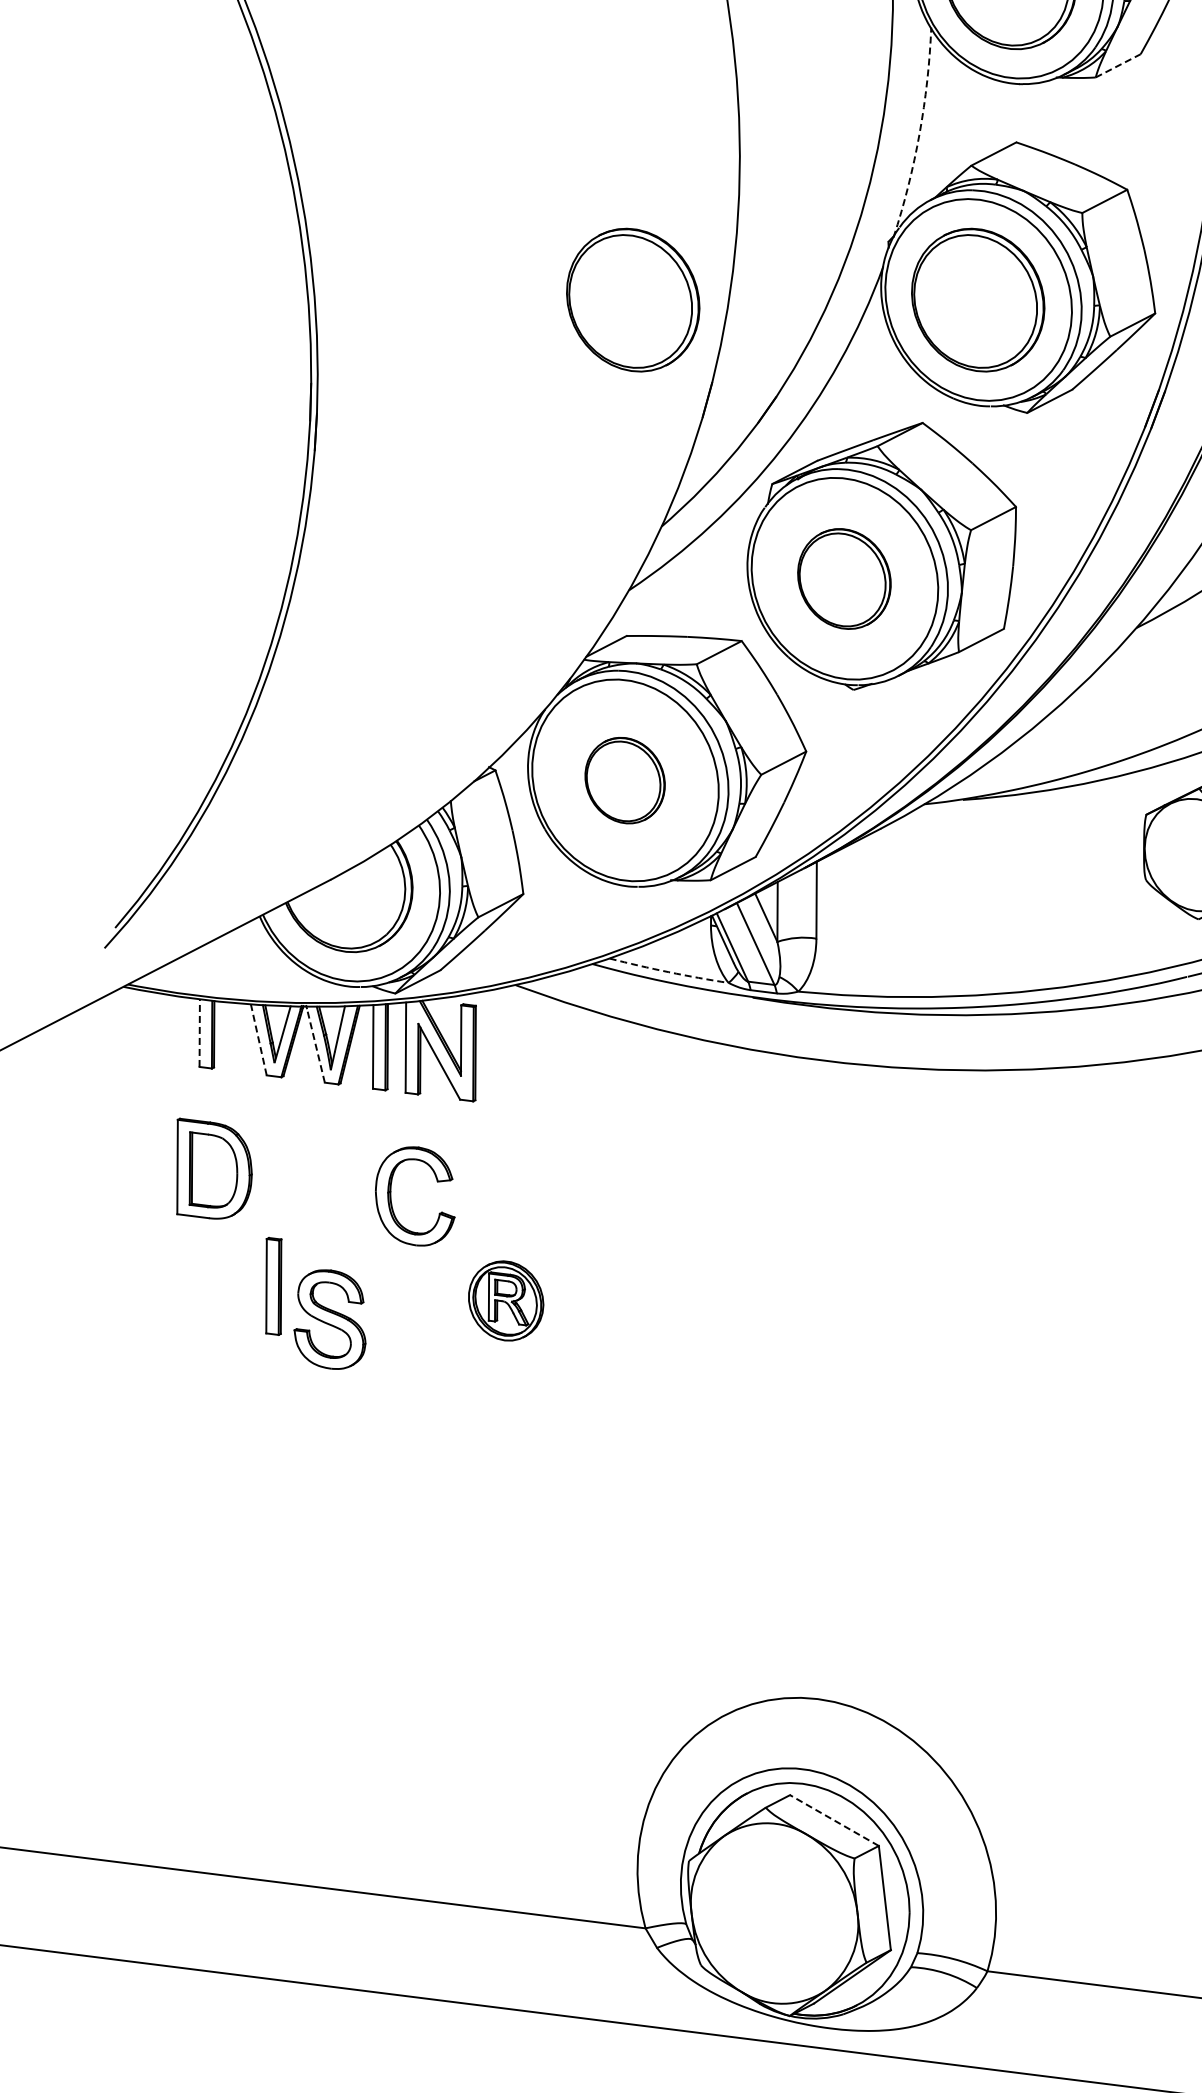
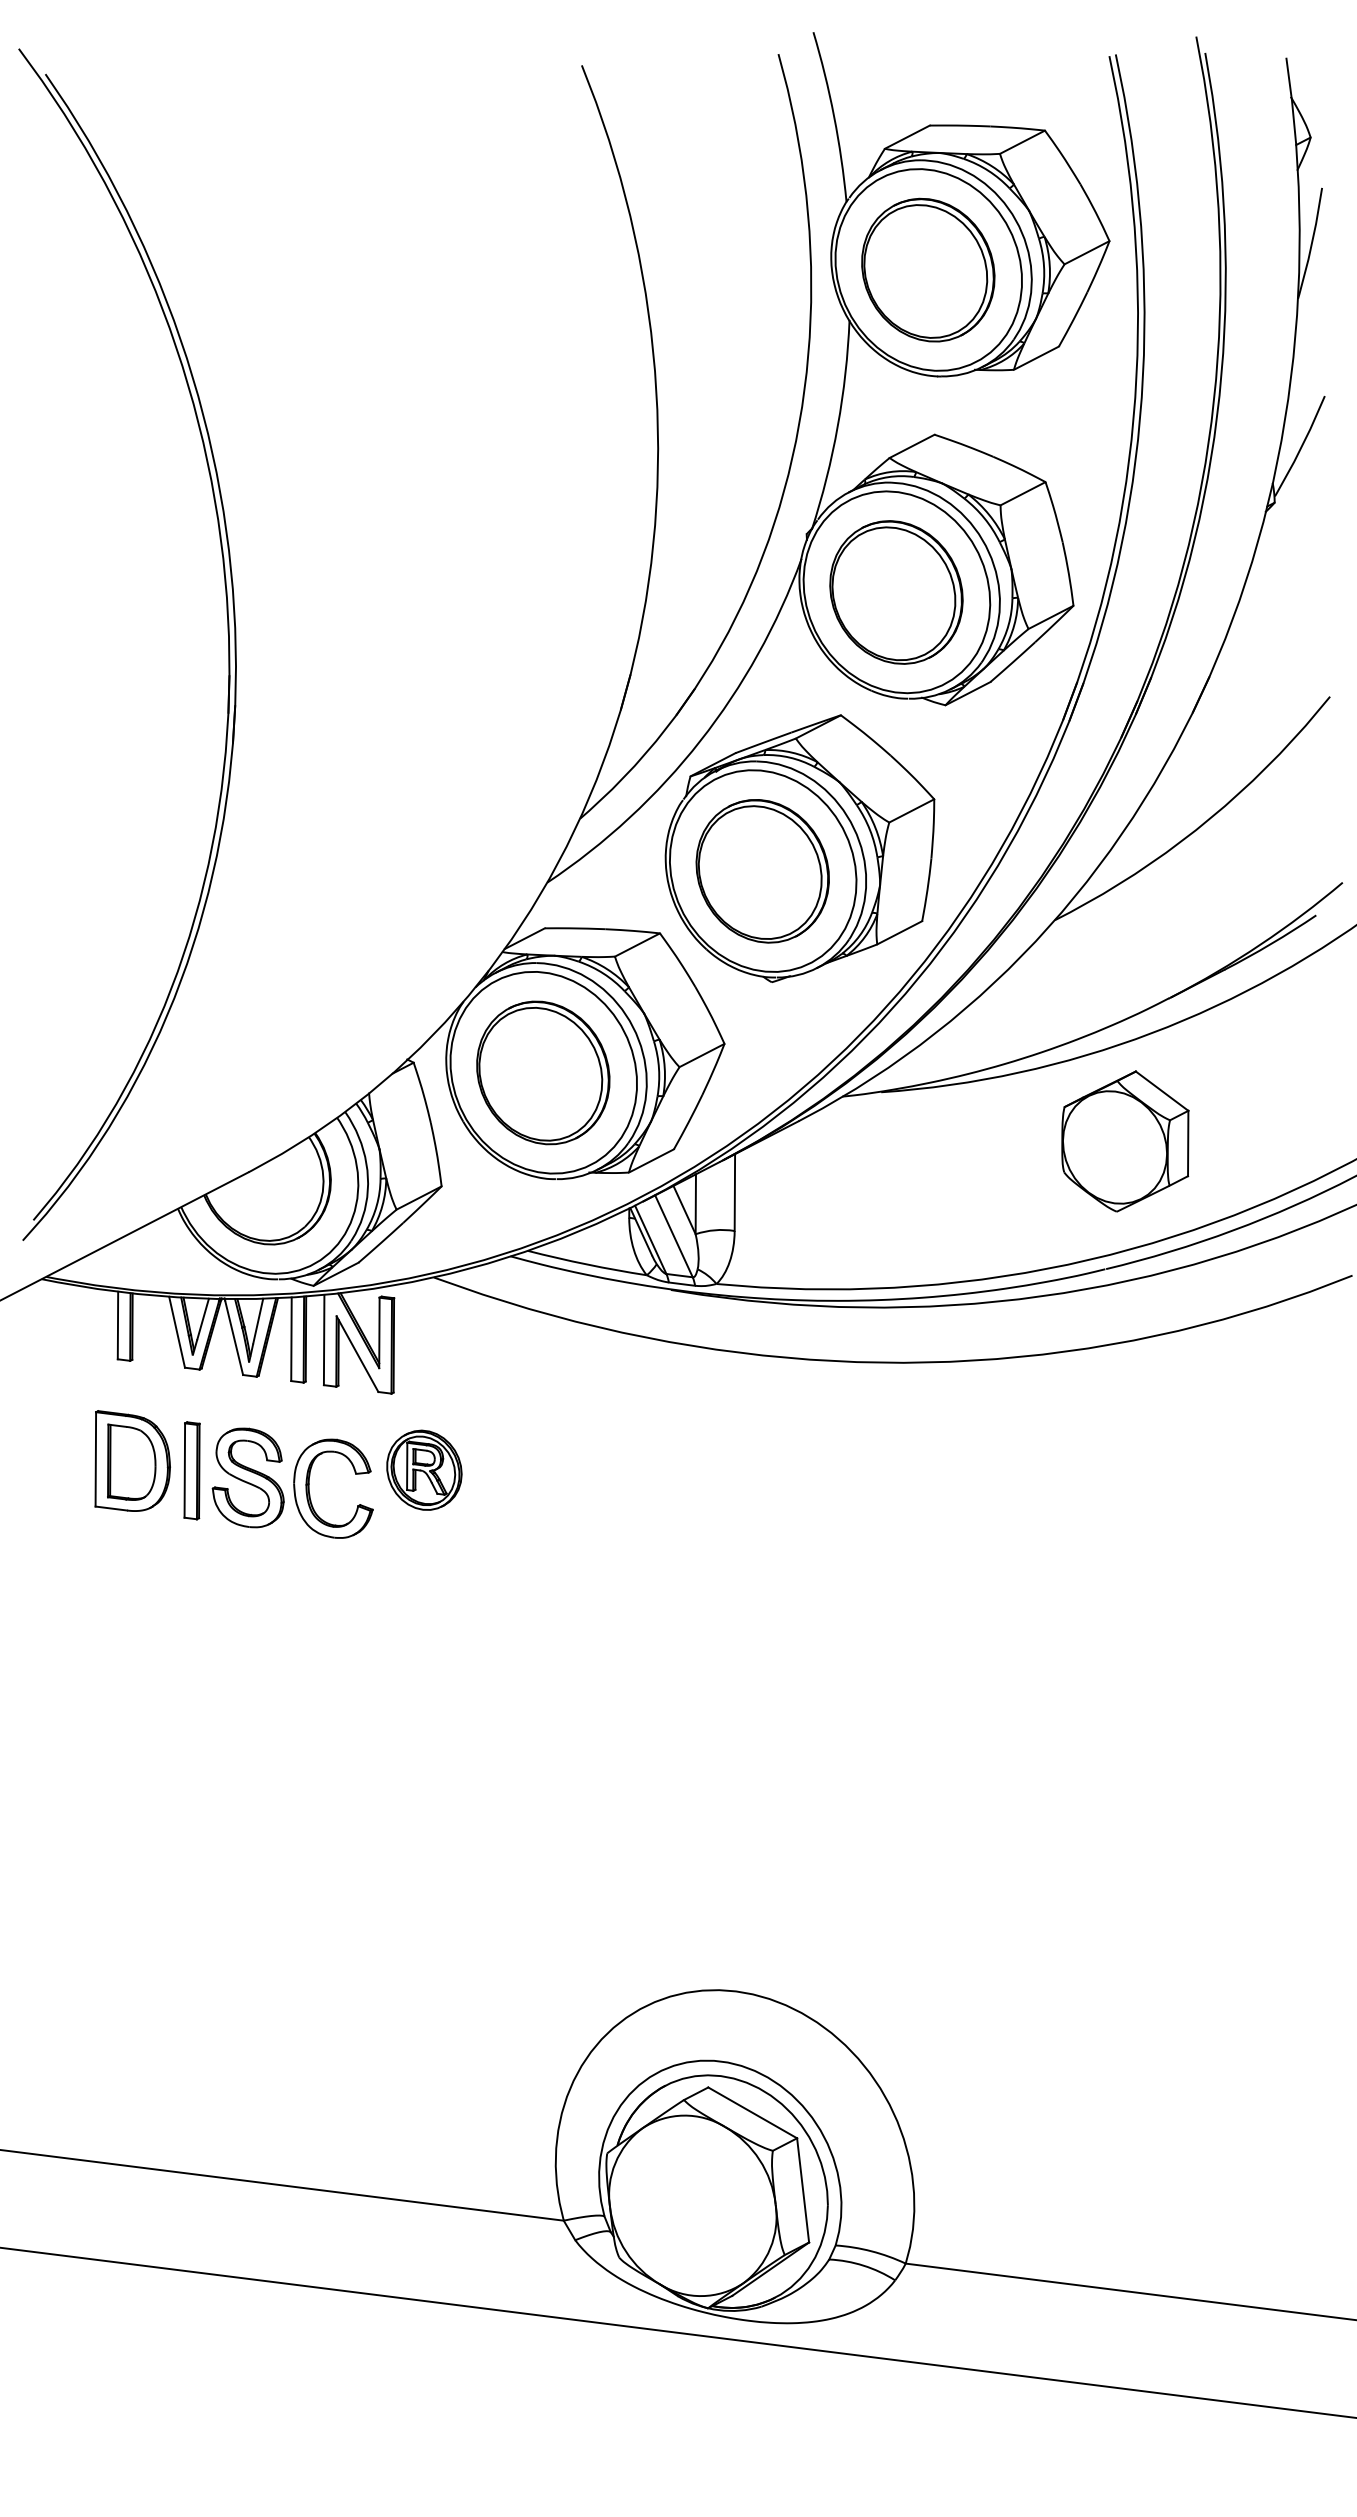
line: (1118, 65) -> (1036, 357), dashed -> solid
arc: (919, 134) -> (837, 426), dashed -> solid
part: (633, 300) -> (551, 592), removed
part: (844, 579) -> (762, 871), size x1.43
part: (625, 780) -> (543, 1072), size x1.67
arc: (669, 972) -> (587, 1264), dashed -> solid
line: (199, 1033) -> (117, 1325), dashed -> solid
line: (258, 1039) -> (176, 1331), dashed -> solid
line: (316, 1045) -> (234, 1337), dashed -> solid
part: (273, 1286) -> (191, 1470), moved
part: (506, 1300) -> (424, 1469), moved
part: (329, 1319) -> (247, 1477), moved
line: (834, 1820) -> (752, 2112), dashed -> solid

